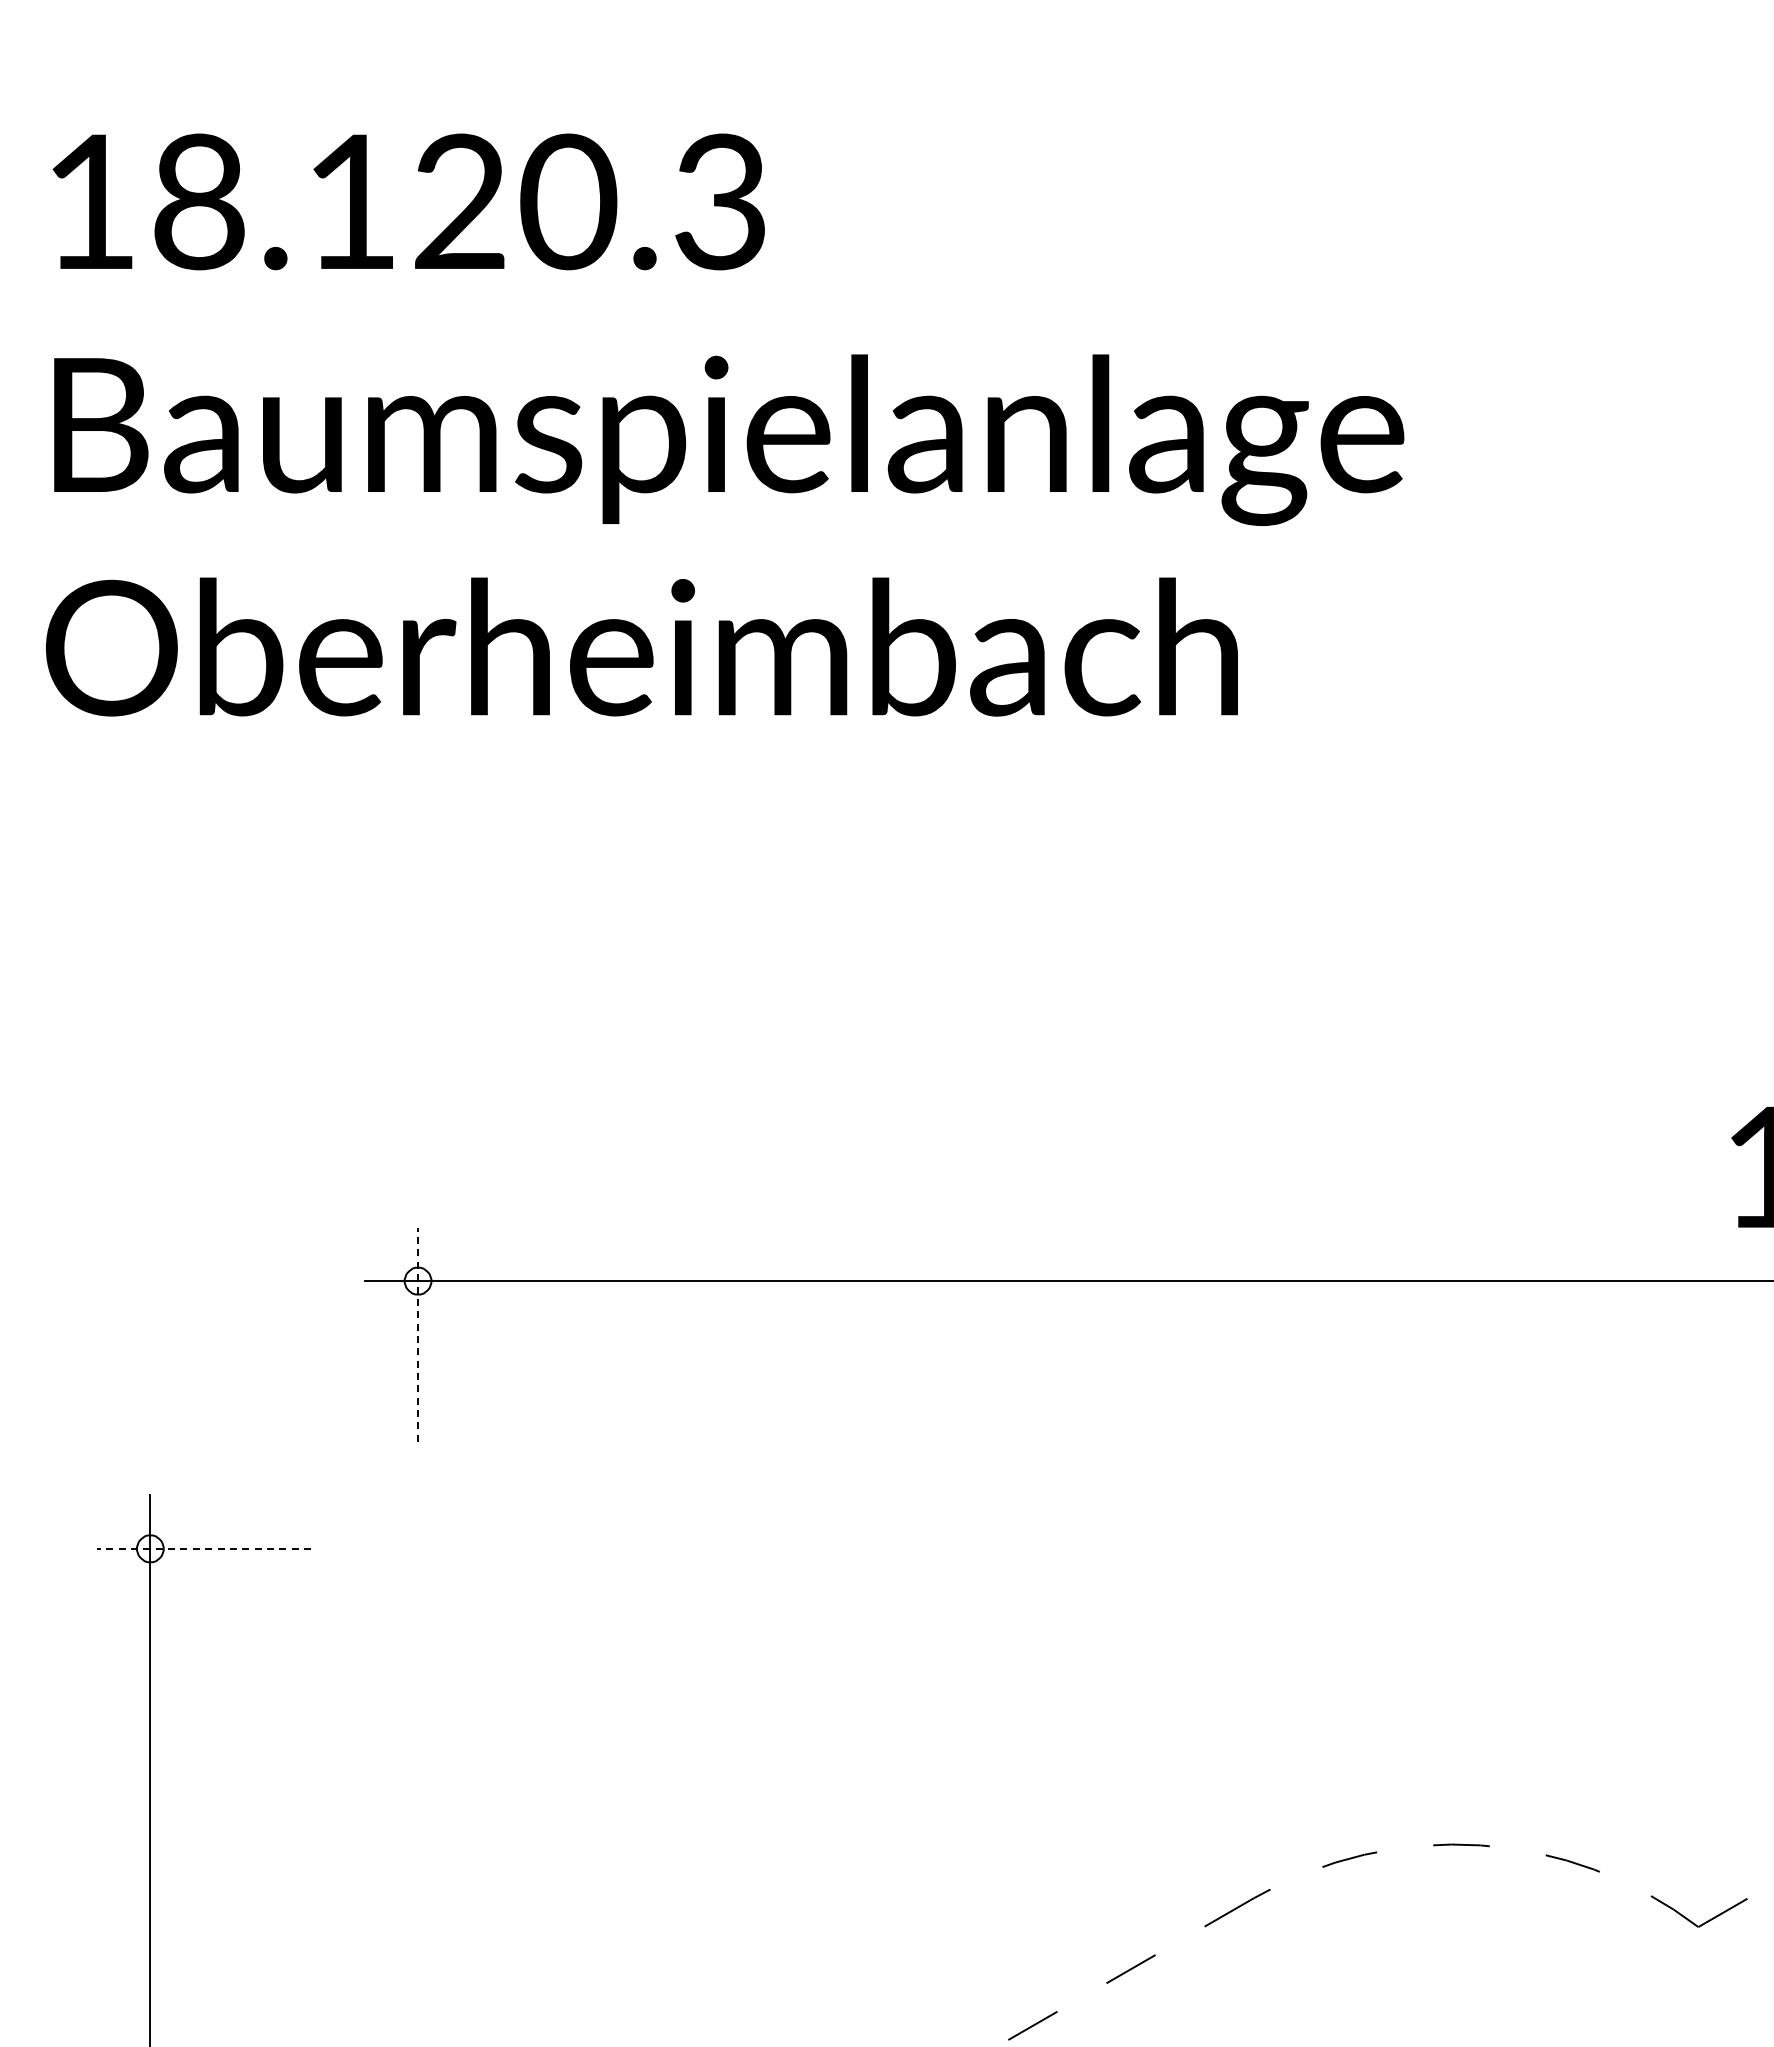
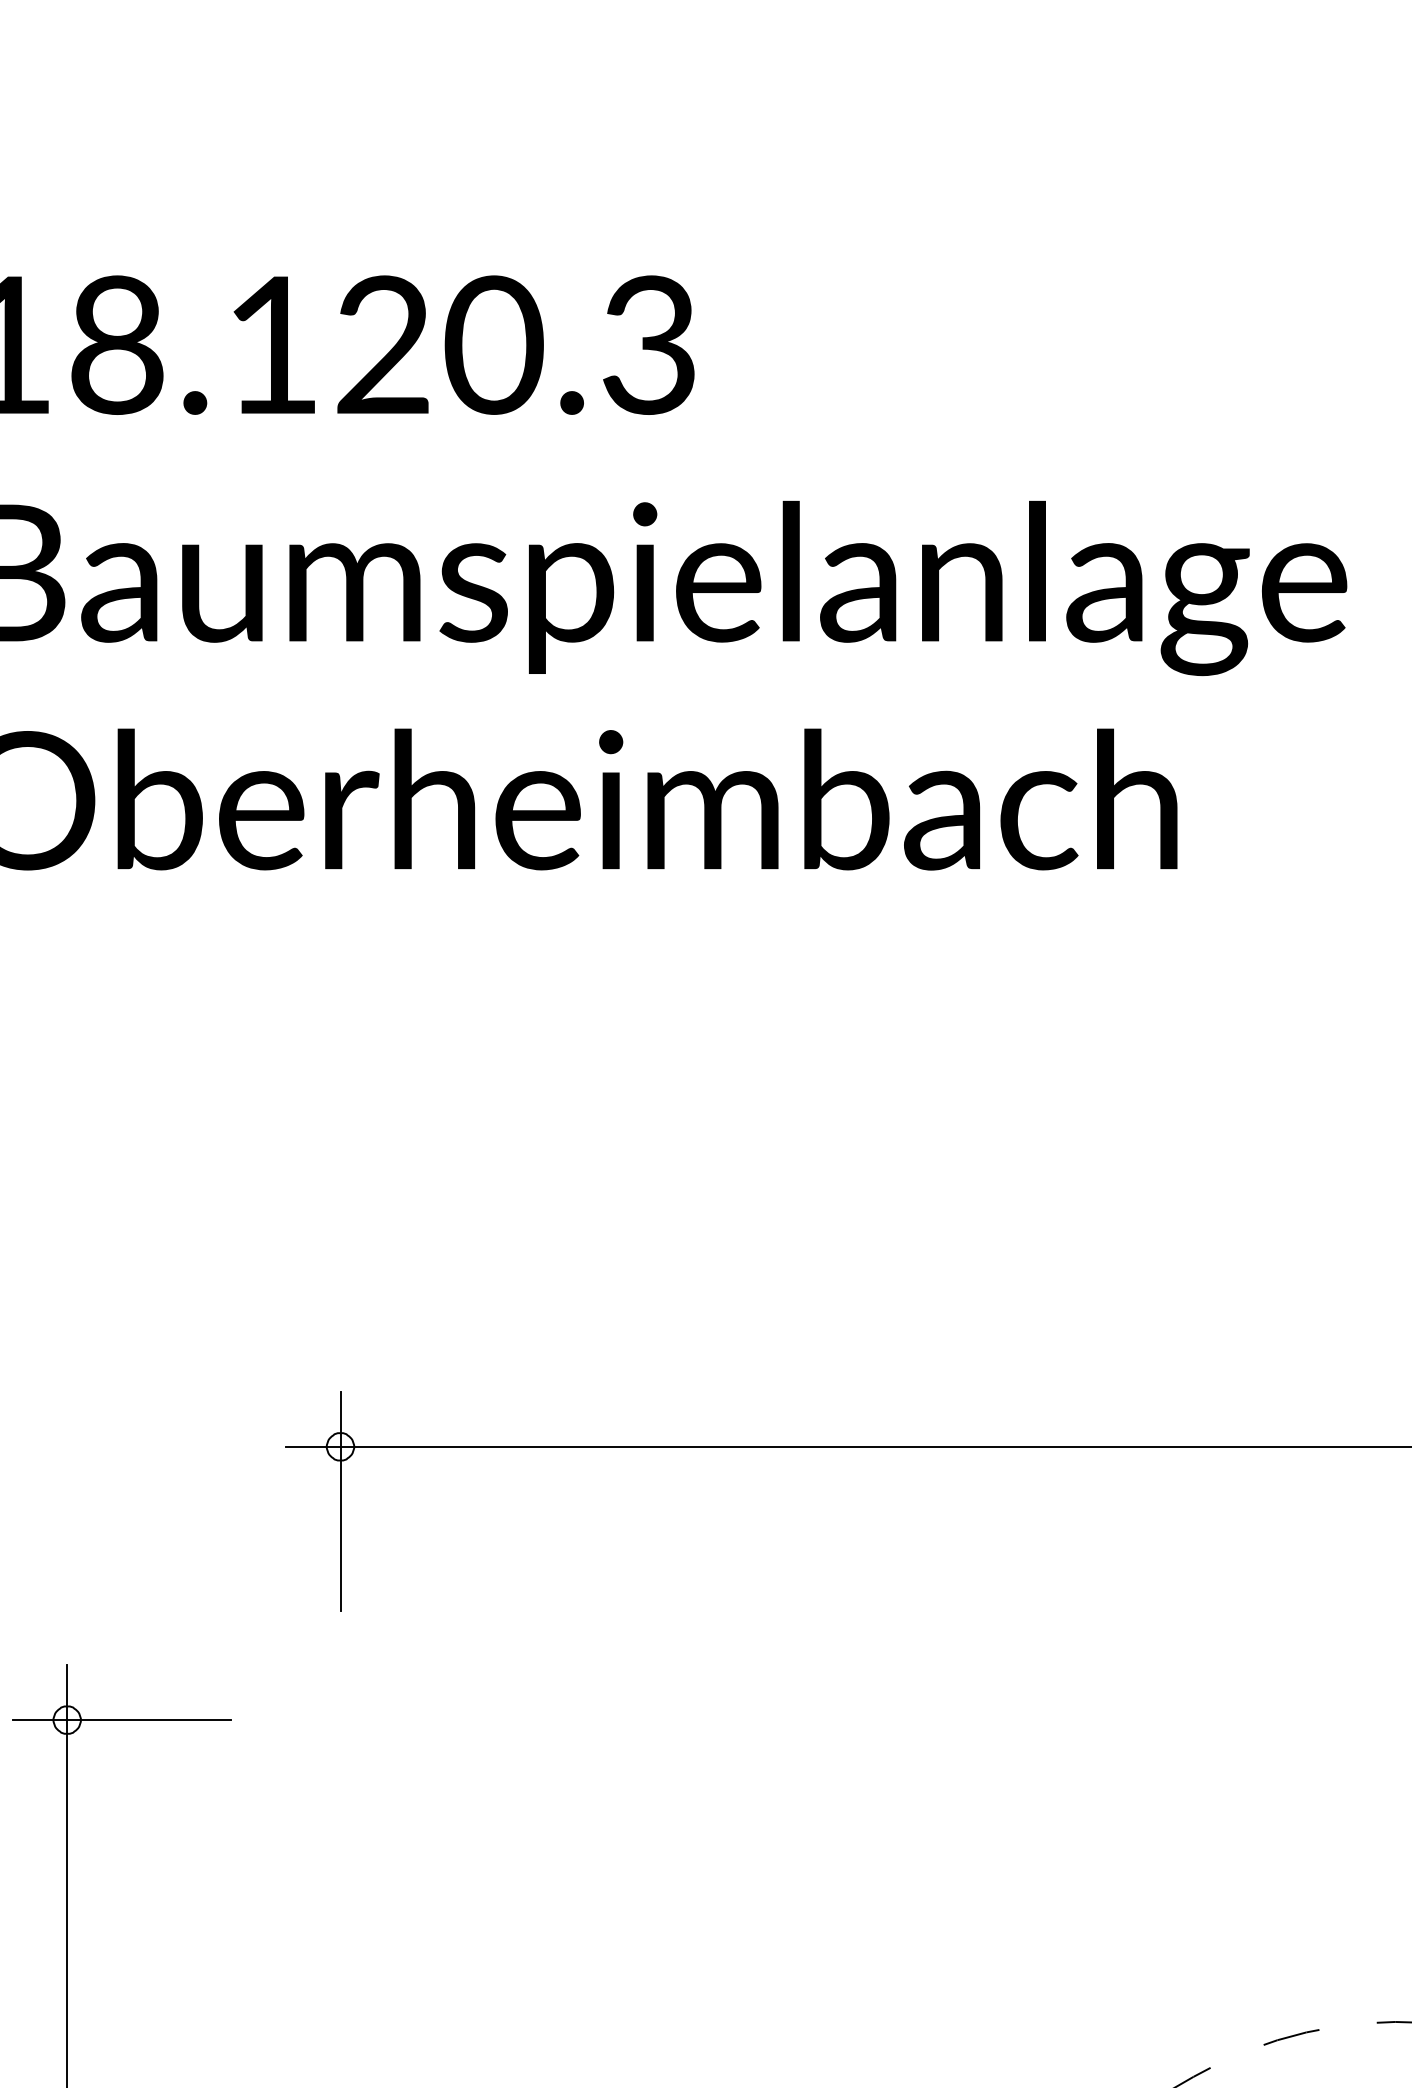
line: (418, 1334) -> (340, 1501), dashed -> solid
line: (203, 1548) -> (121, 1719), dashed -> solid

